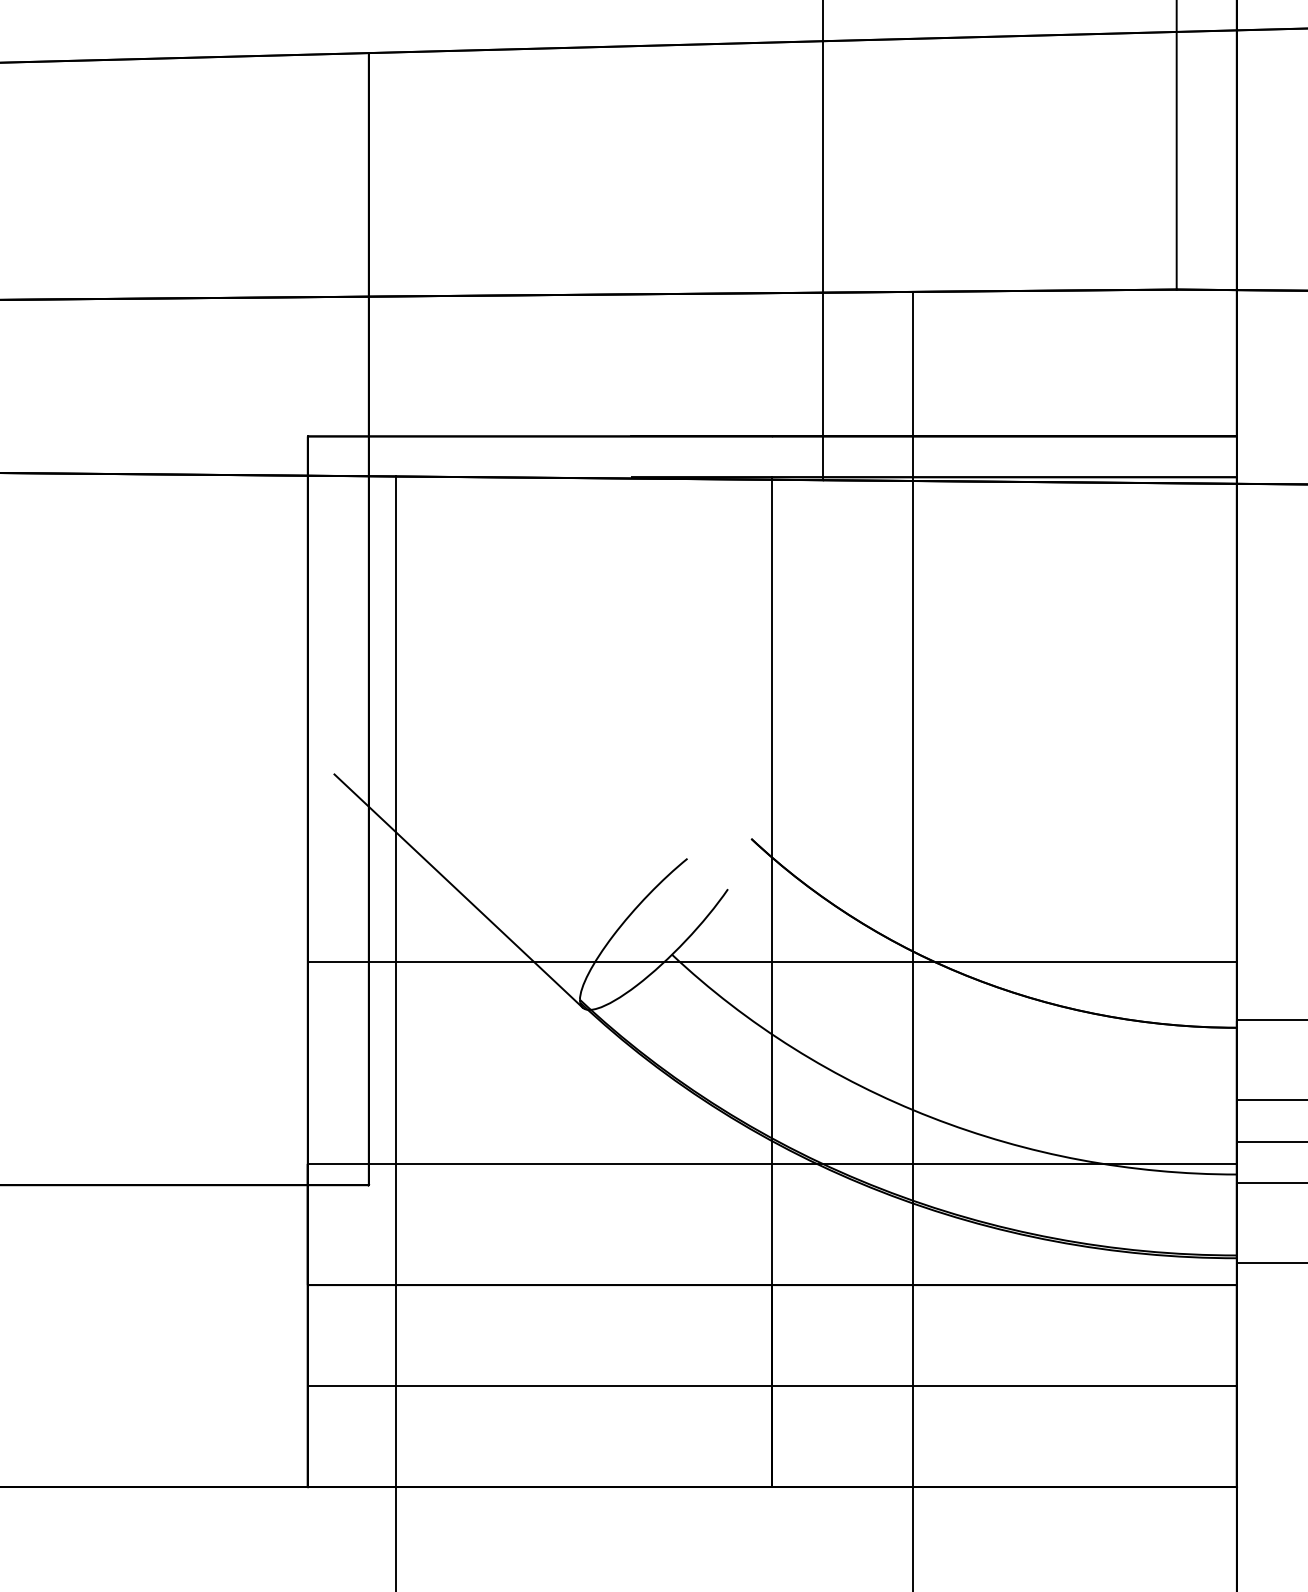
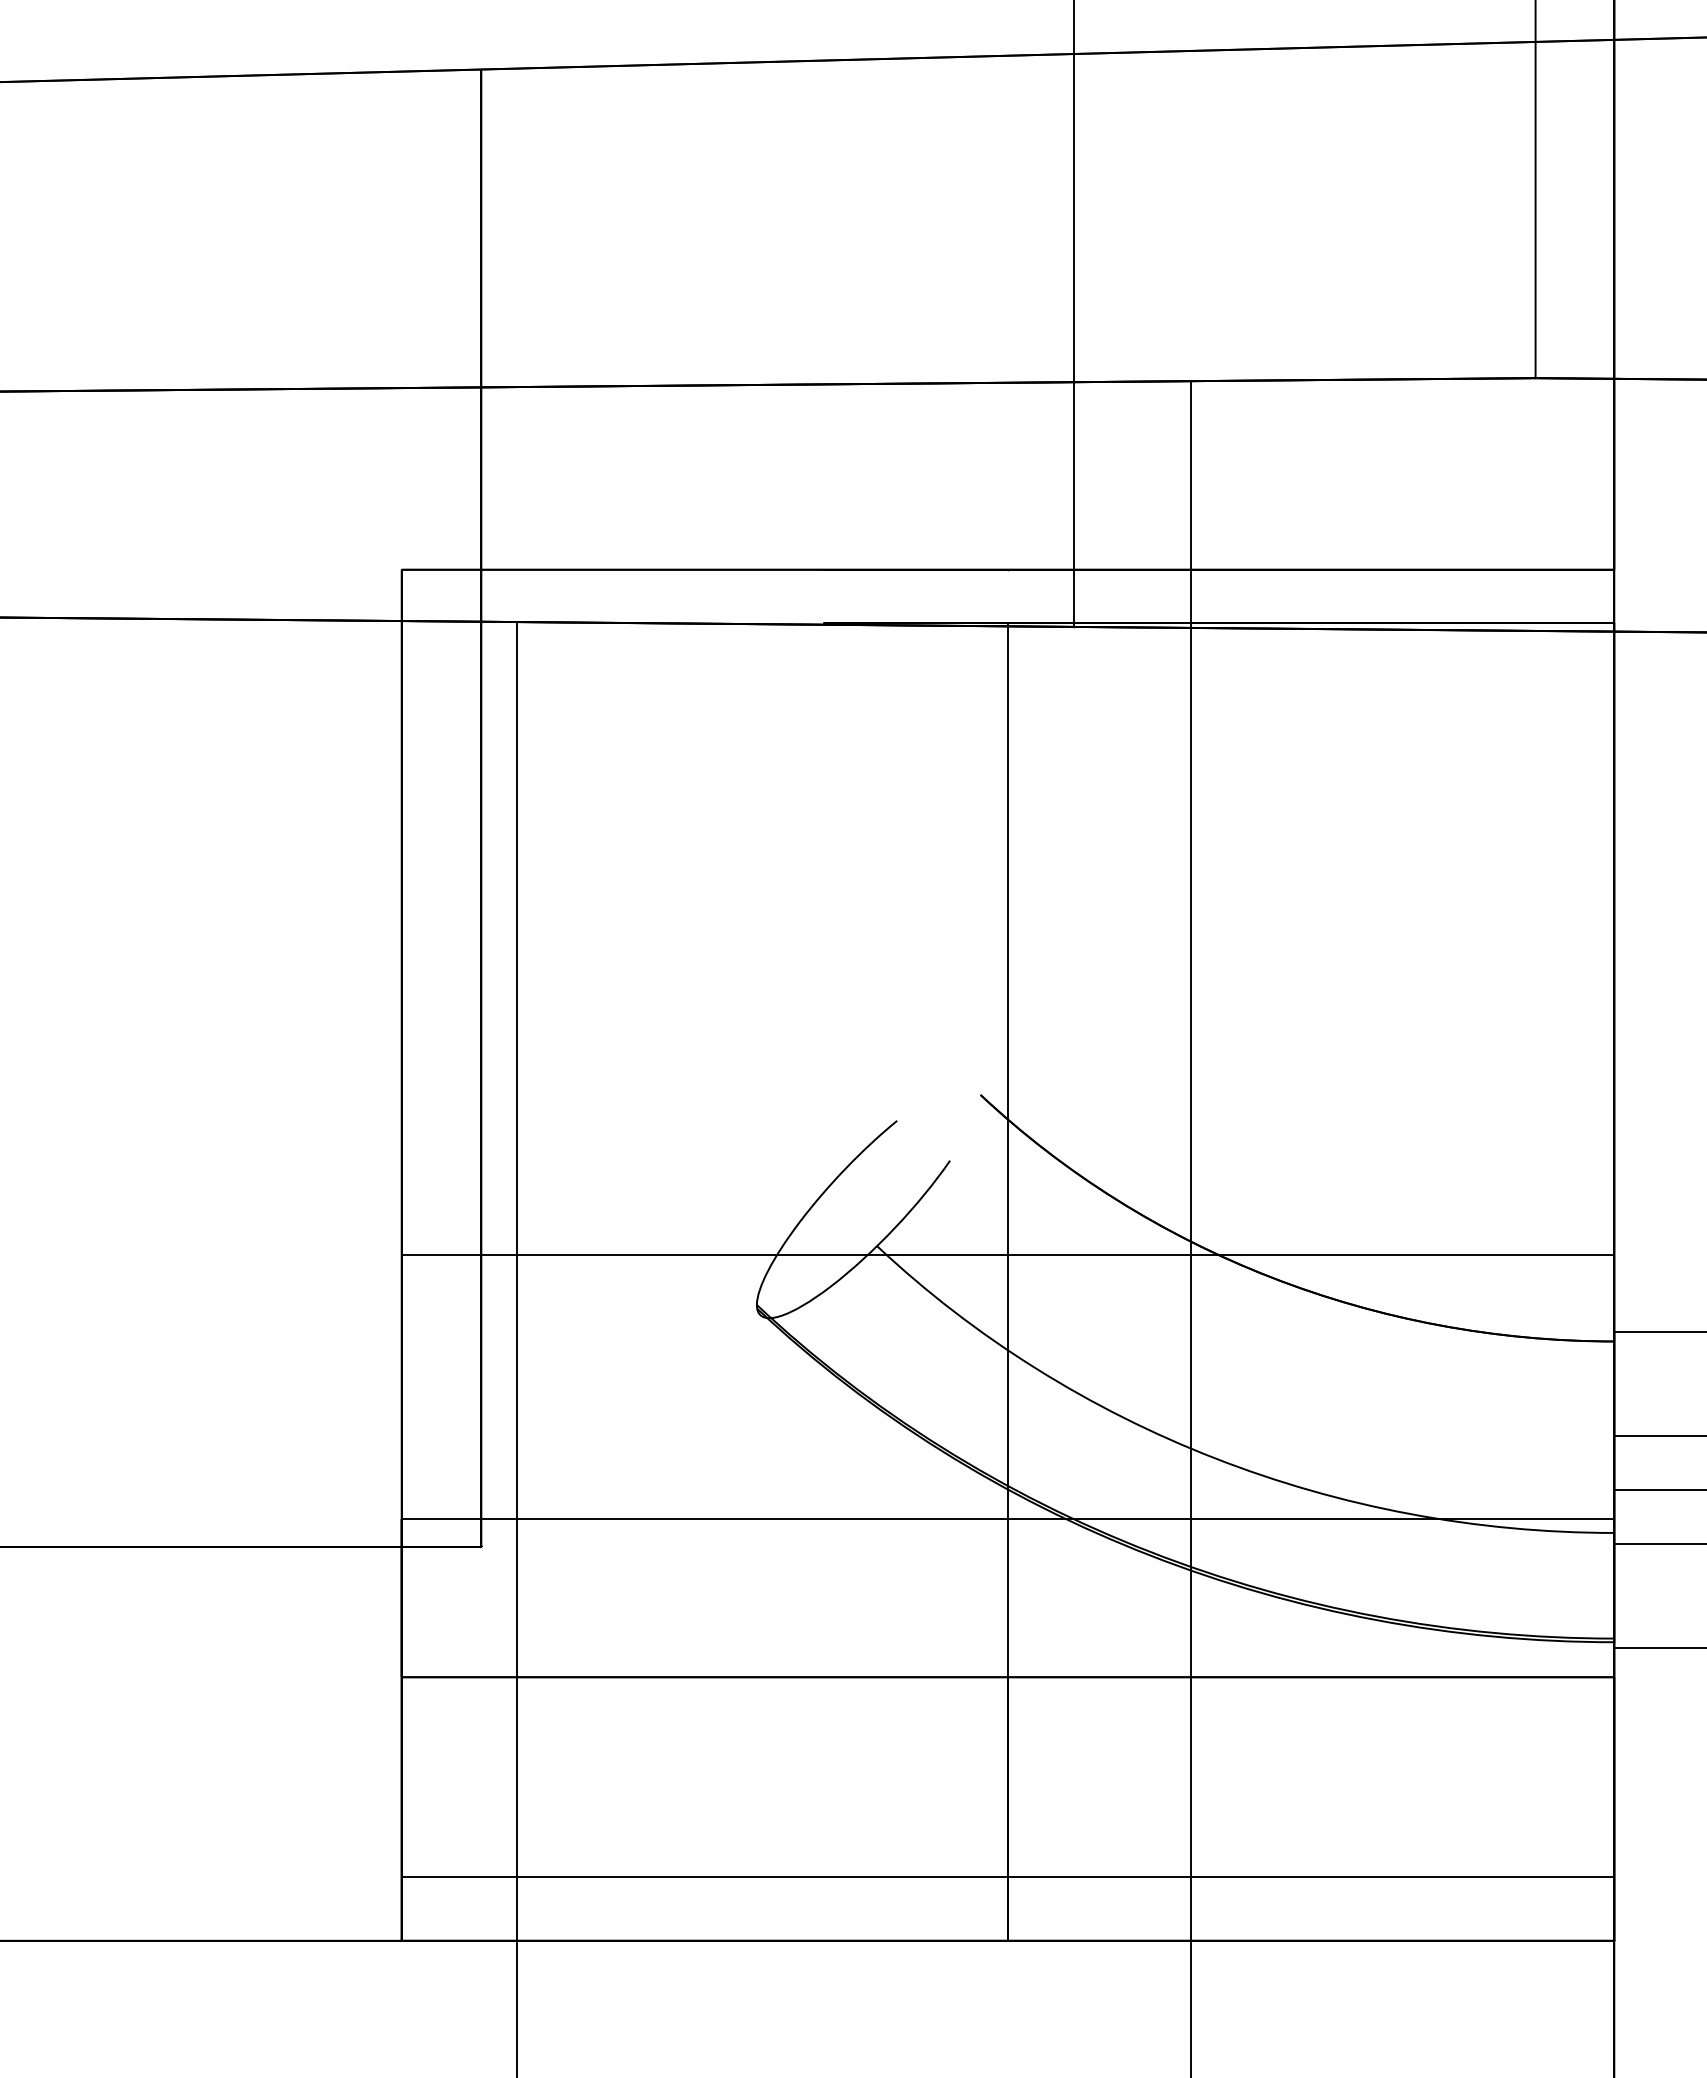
line: (458, 890) -> (598, 1162), removed
line: (772, 1386) -> (1007, 1877), moved

